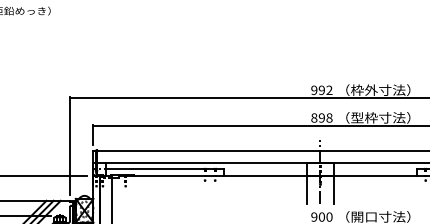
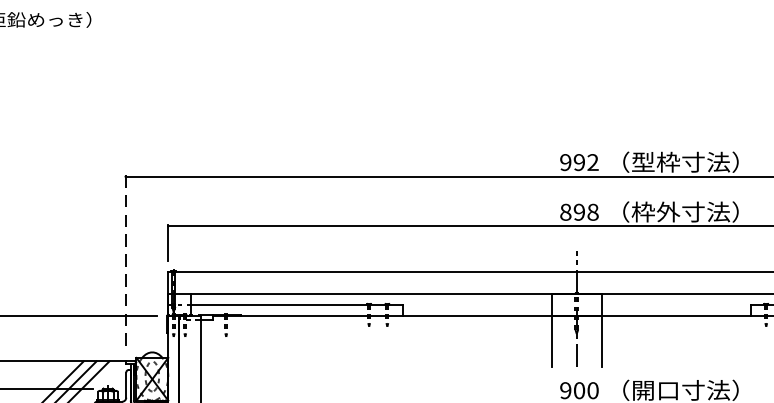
text: (364, 89) -> (656, 161), （枠外寸法） -> （型枠寸法）
text: (364, 117) -> (656, 211), （型枠寸法） -> （枠外寸法）
line: (69, 146) -> (125, 263), solid -> dashed

